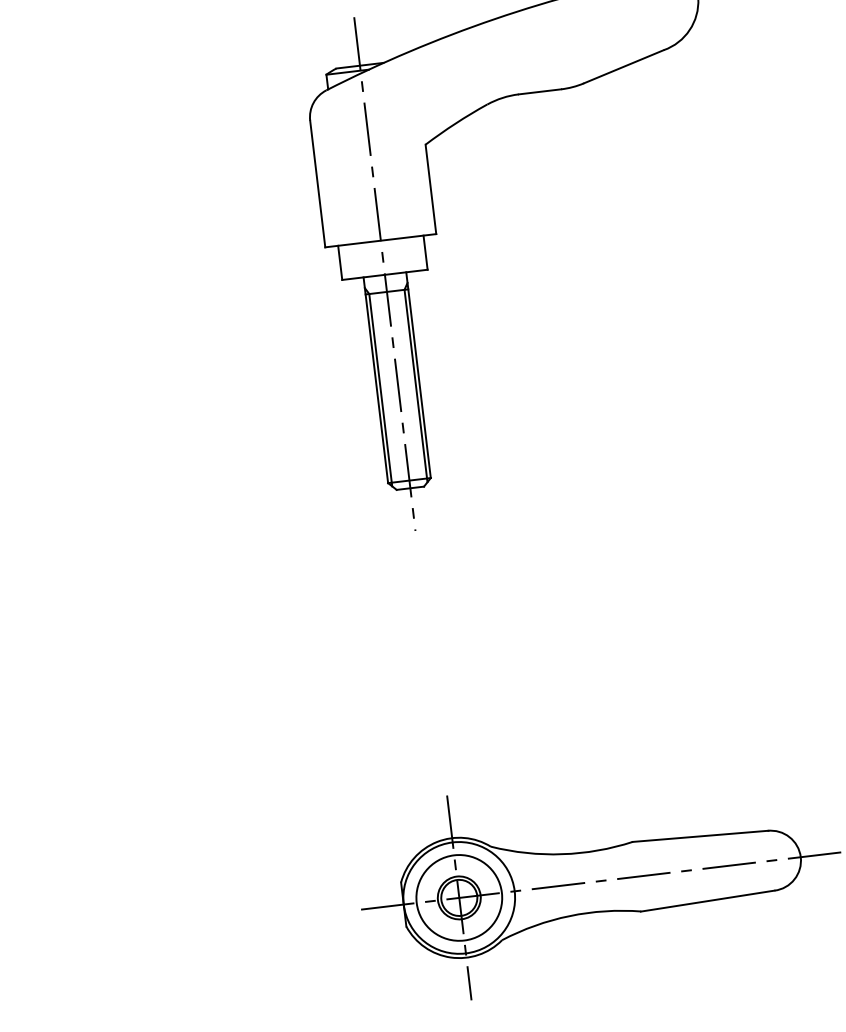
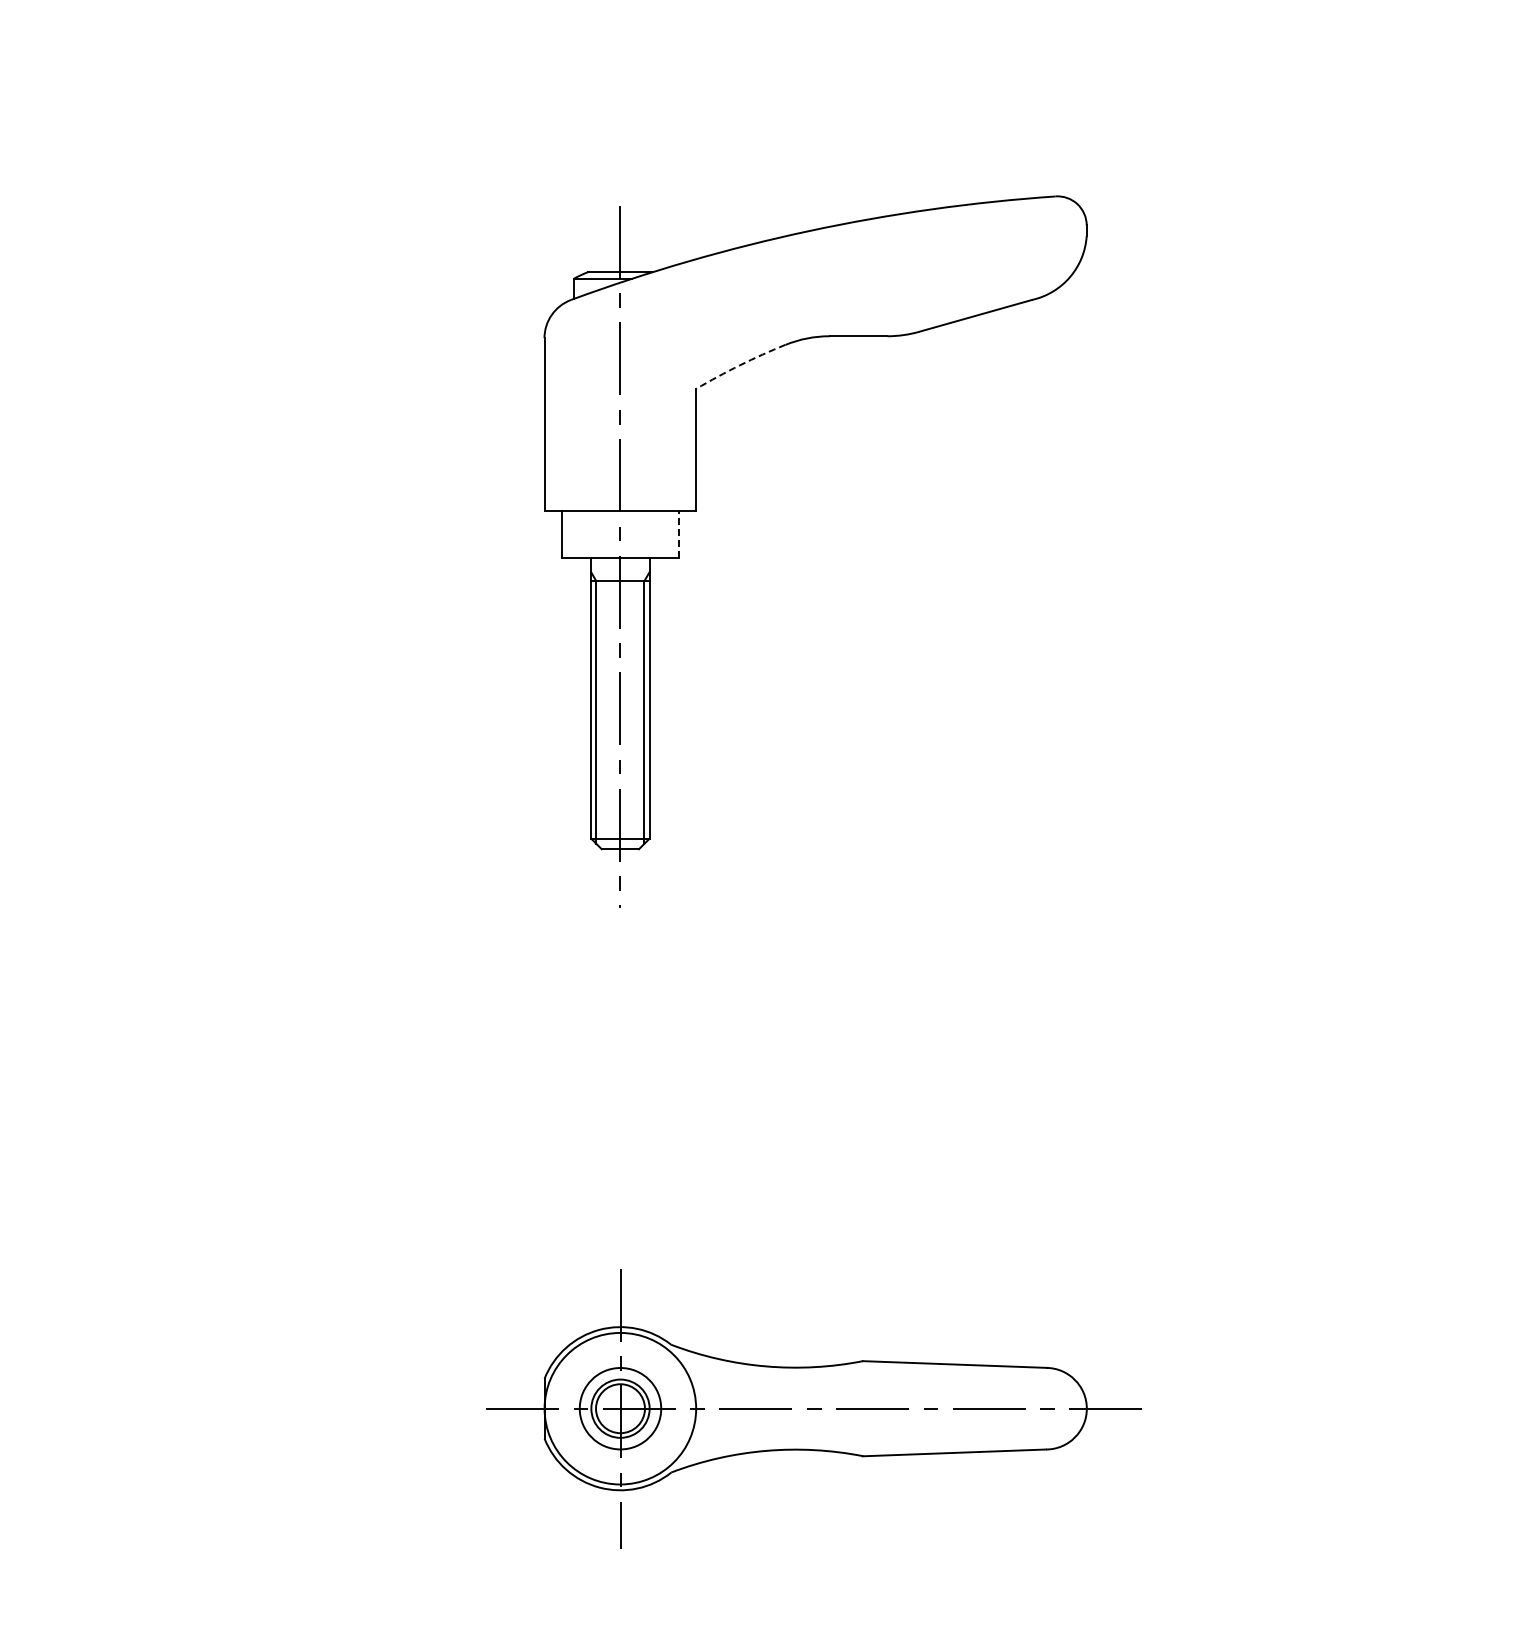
arc: (455, 123) -> (739, 365), solid -> dashed
line: (425, 252) -> (678, 533), solid -> dashed
circle: (459, 897) -> (620, 1408), size x0.7

